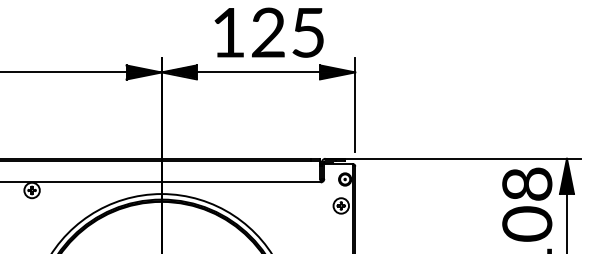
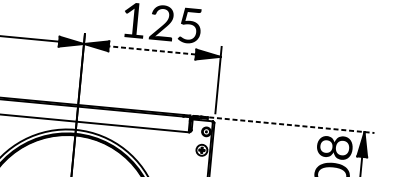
line: (258, 72) -> (152, 50), solid -> dashed
line: (453, 158) -> (284, 124), solid -> dashed

